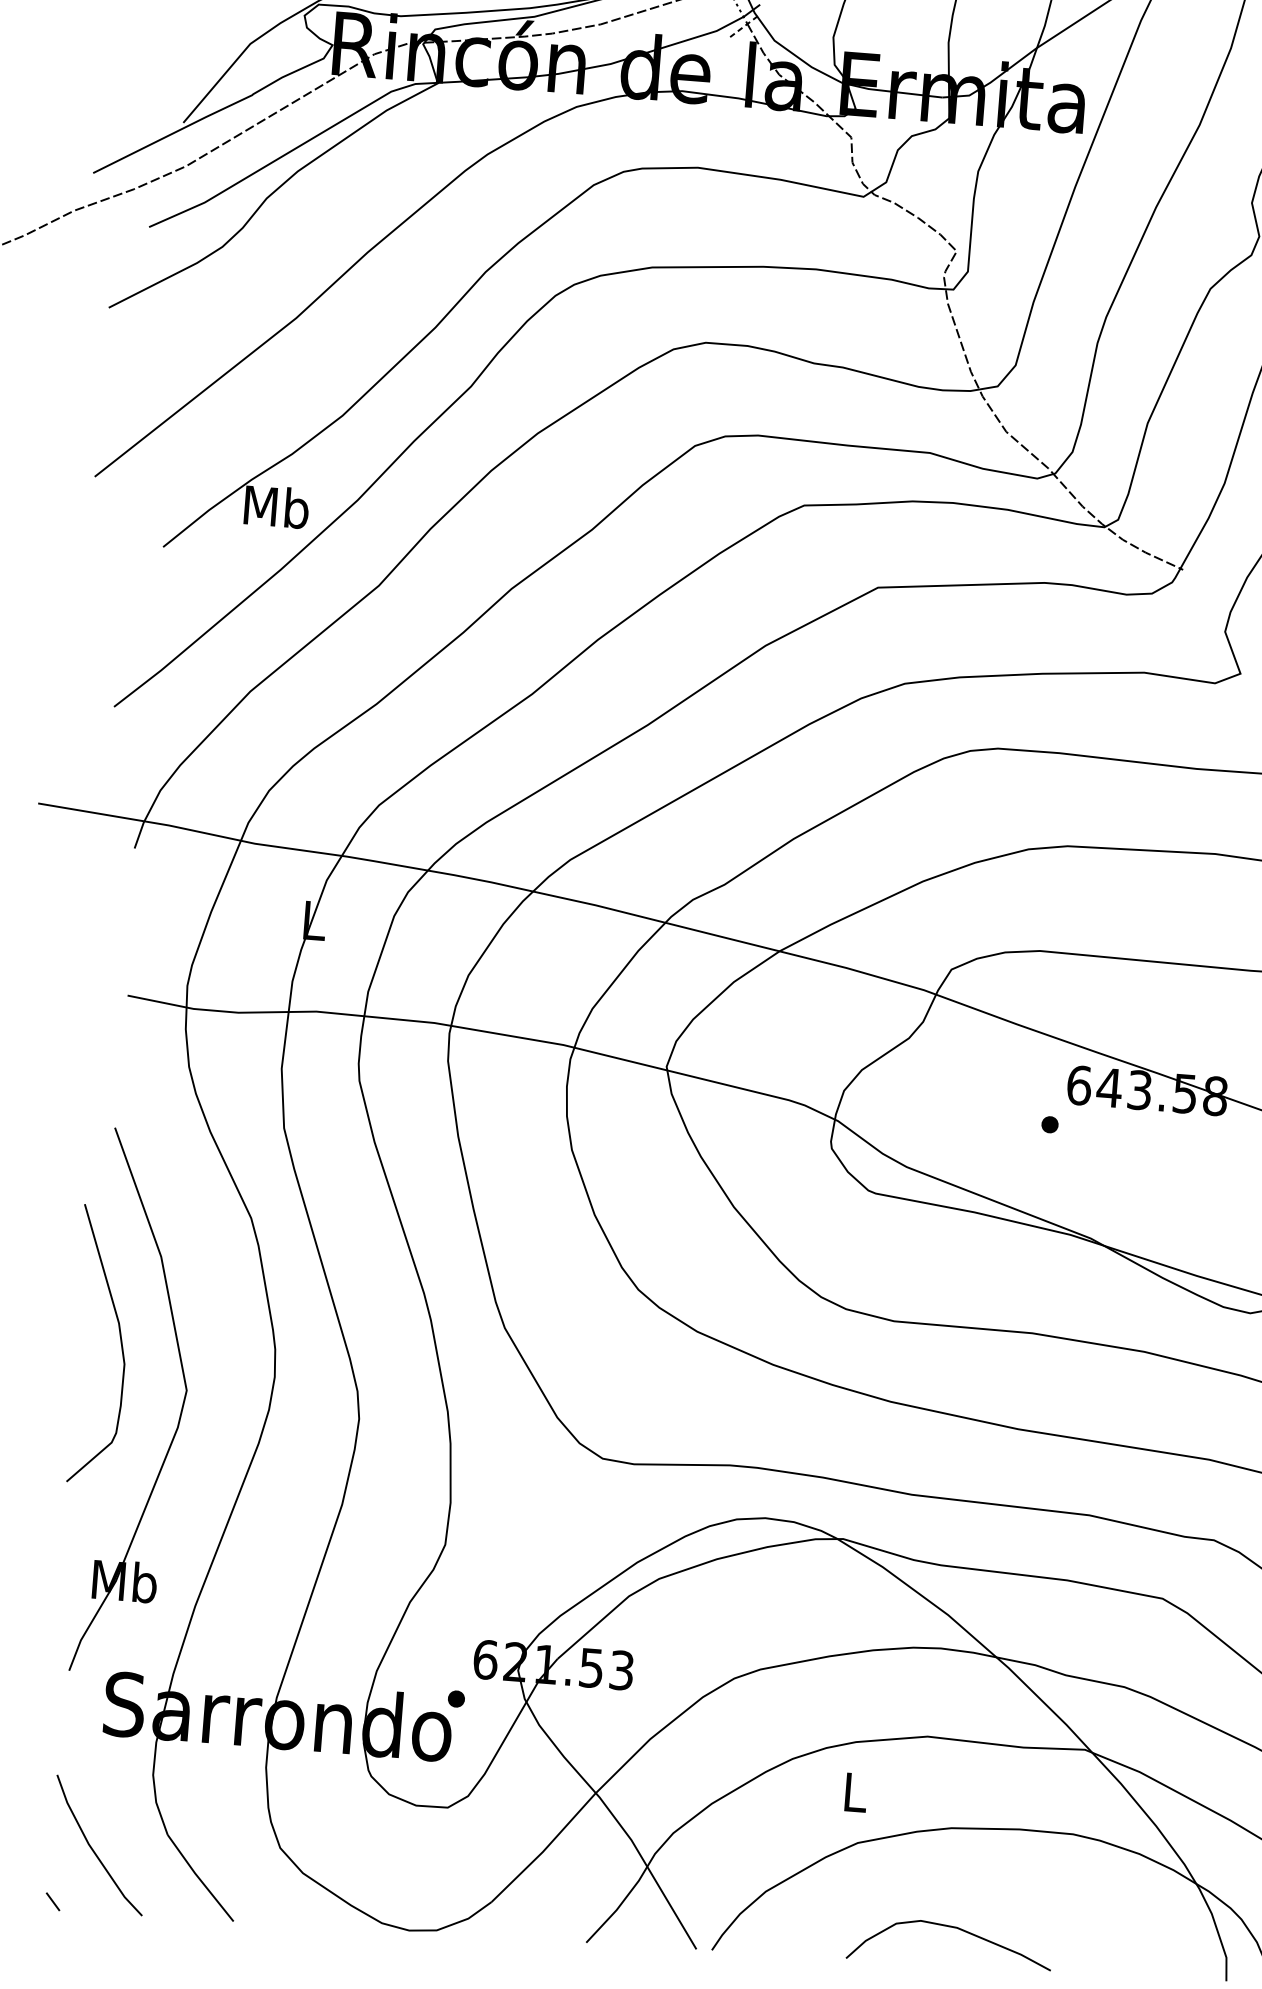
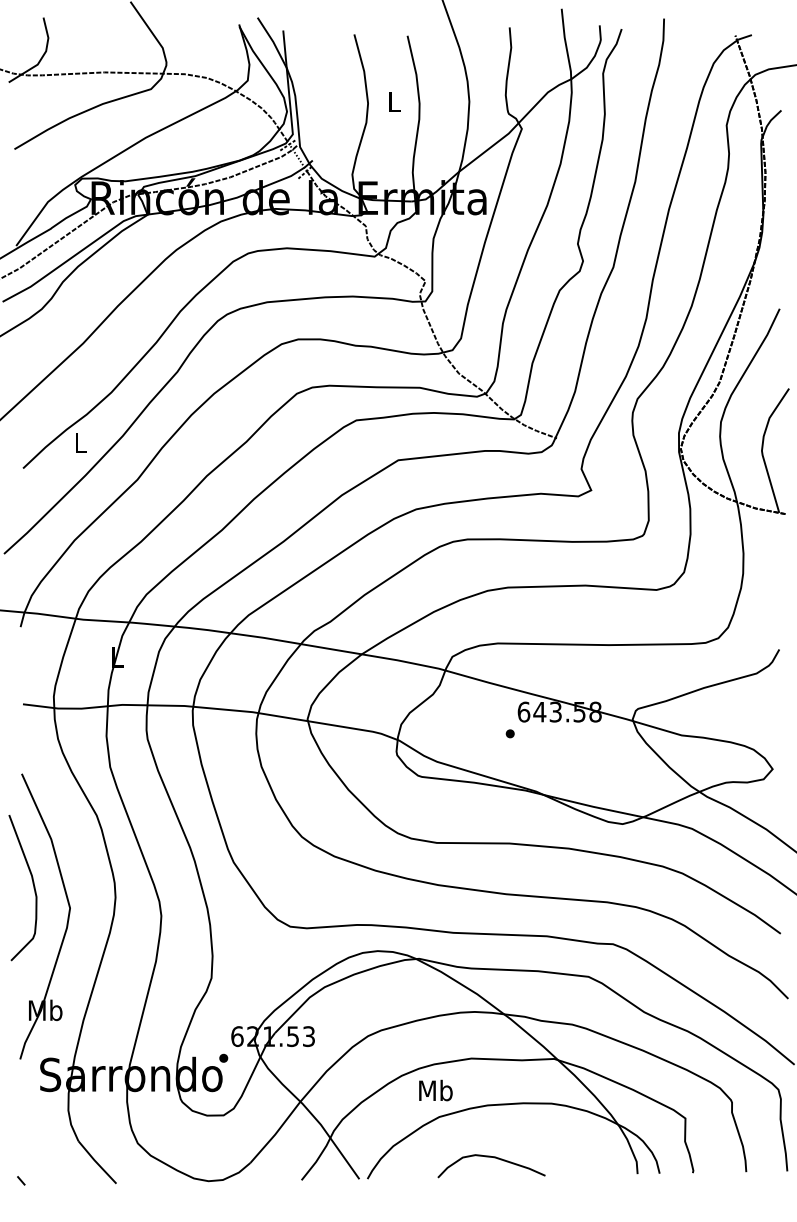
text: (276, 506) -> (80, 442), Mb -> L
text: (854, 1791) -> (435, 1090), L -> Mb
line: (93, 1848) -> (40, 1151), removed

